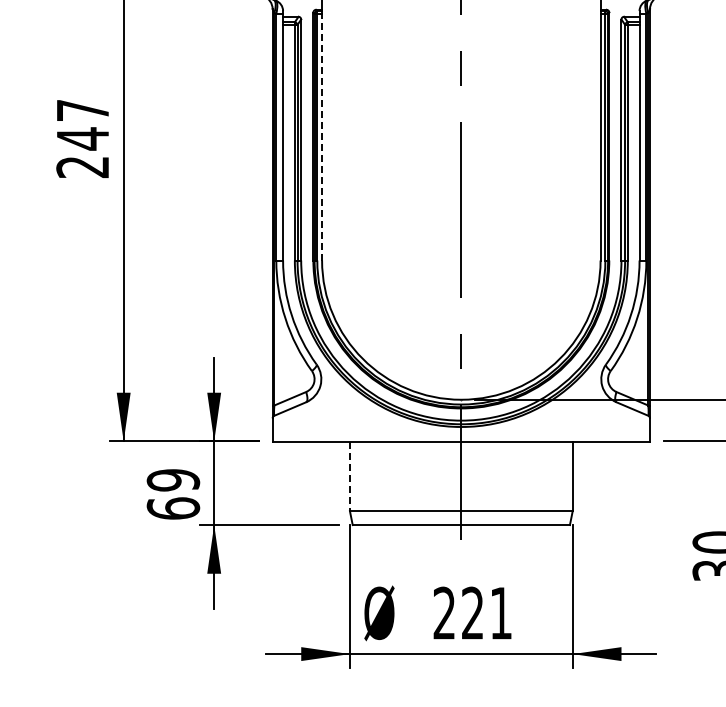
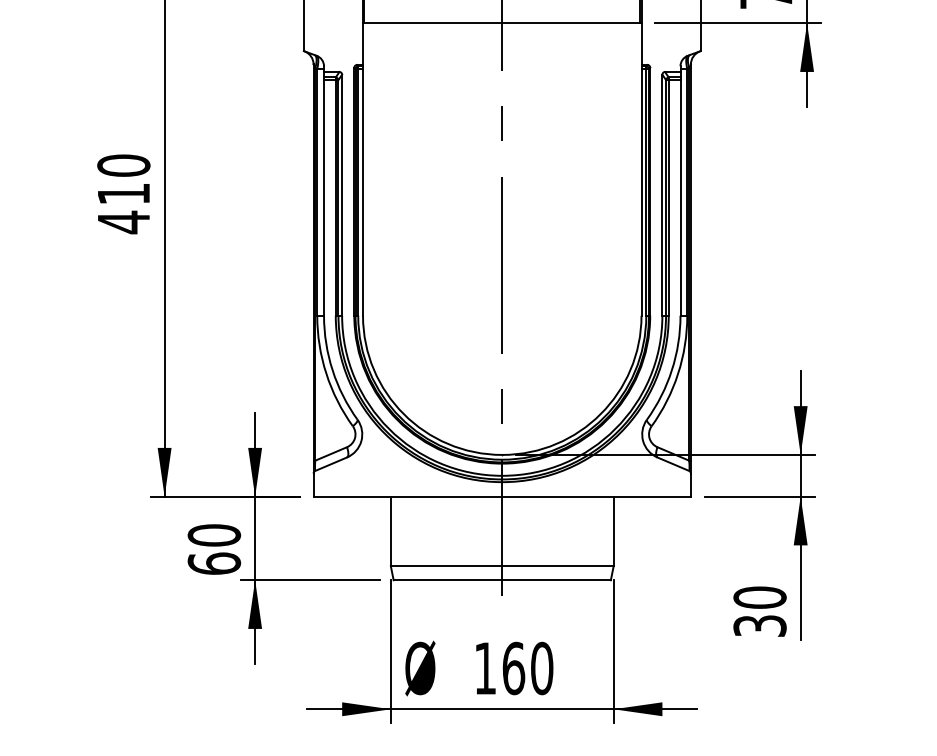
line: (322, 136) -> (363, 191), dashed -> solid
text: (82, 139) -> (123, 194), 247 -> 410
line: (349, 476) -> (390, 531), dashed -> solid
text: (173, 480) -> (214, 535), 69 -> 60
text: (472, 613) -> (513, 668), 221 -> 160

